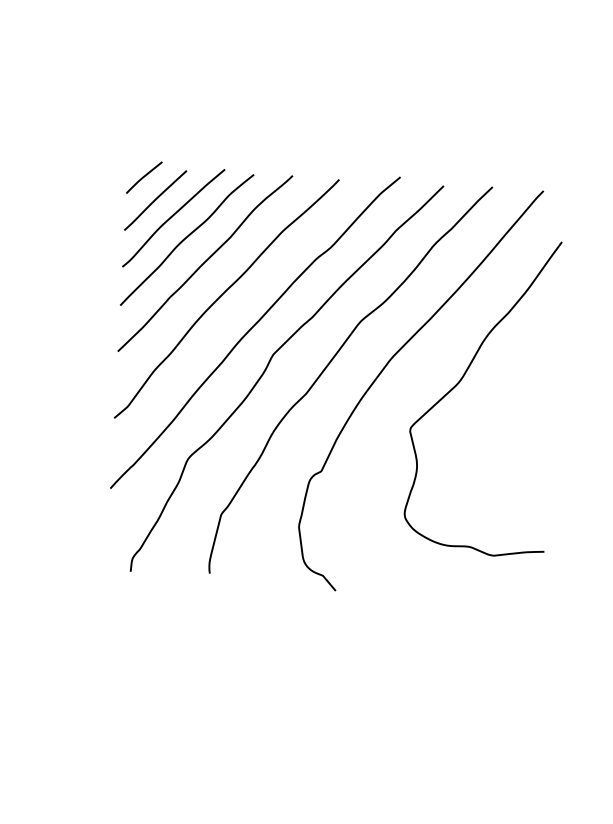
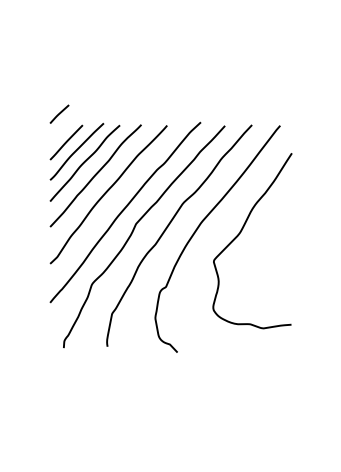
line: (144, 176) -> (59, 113), moved

